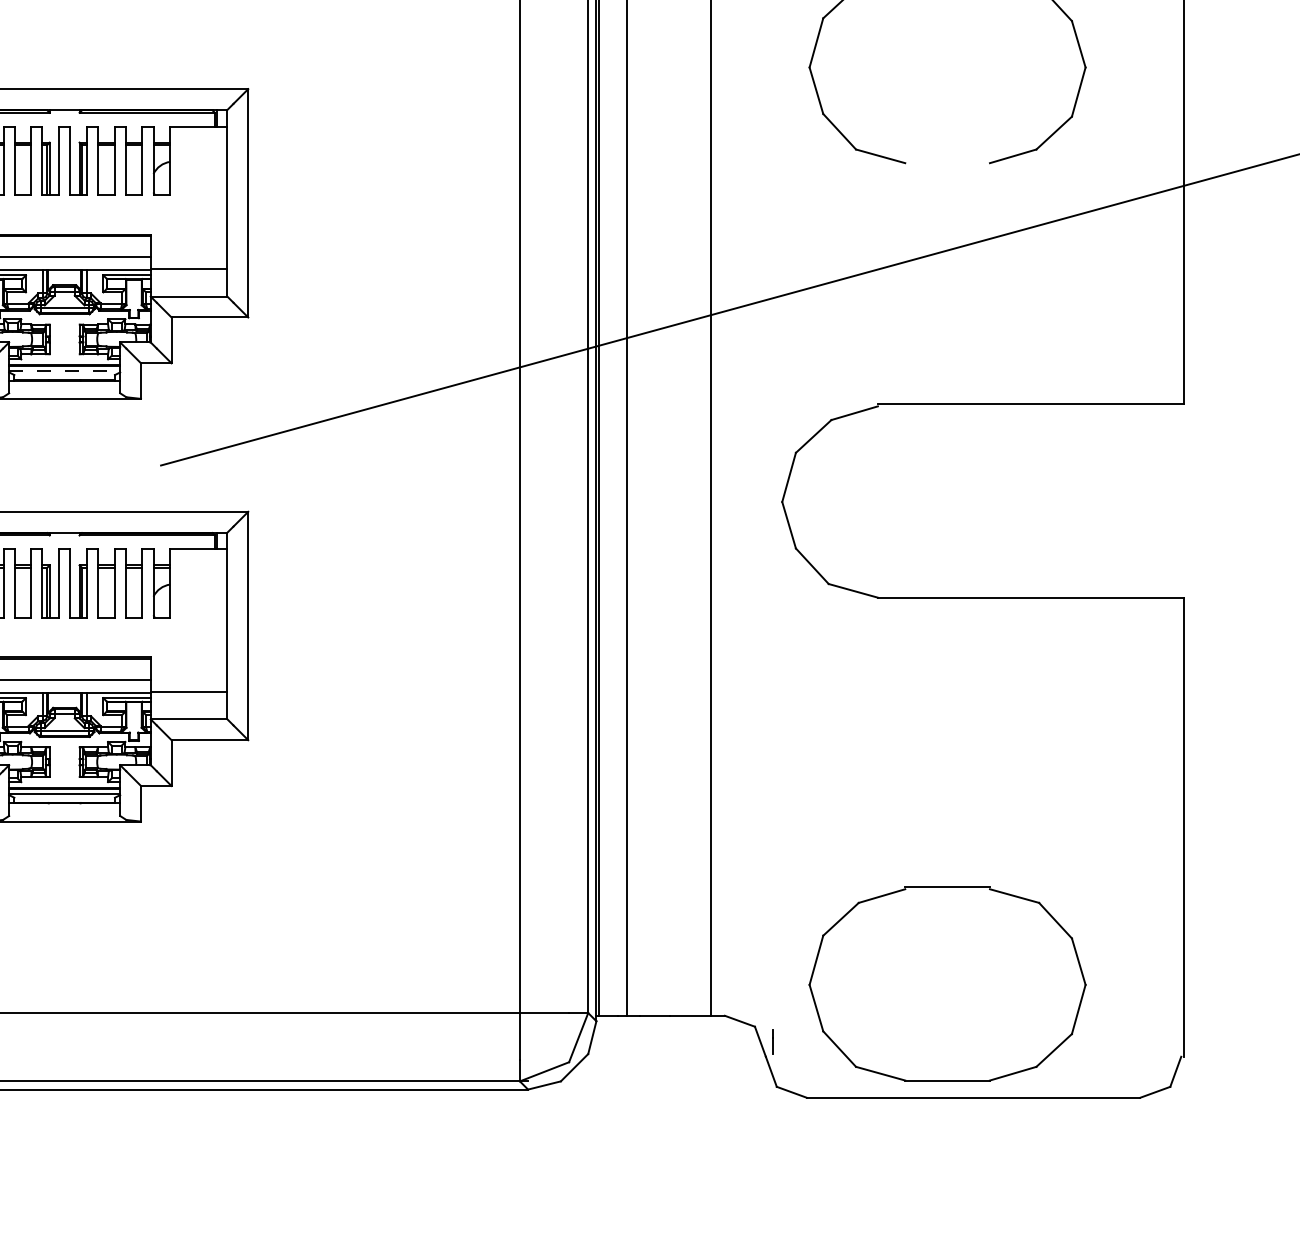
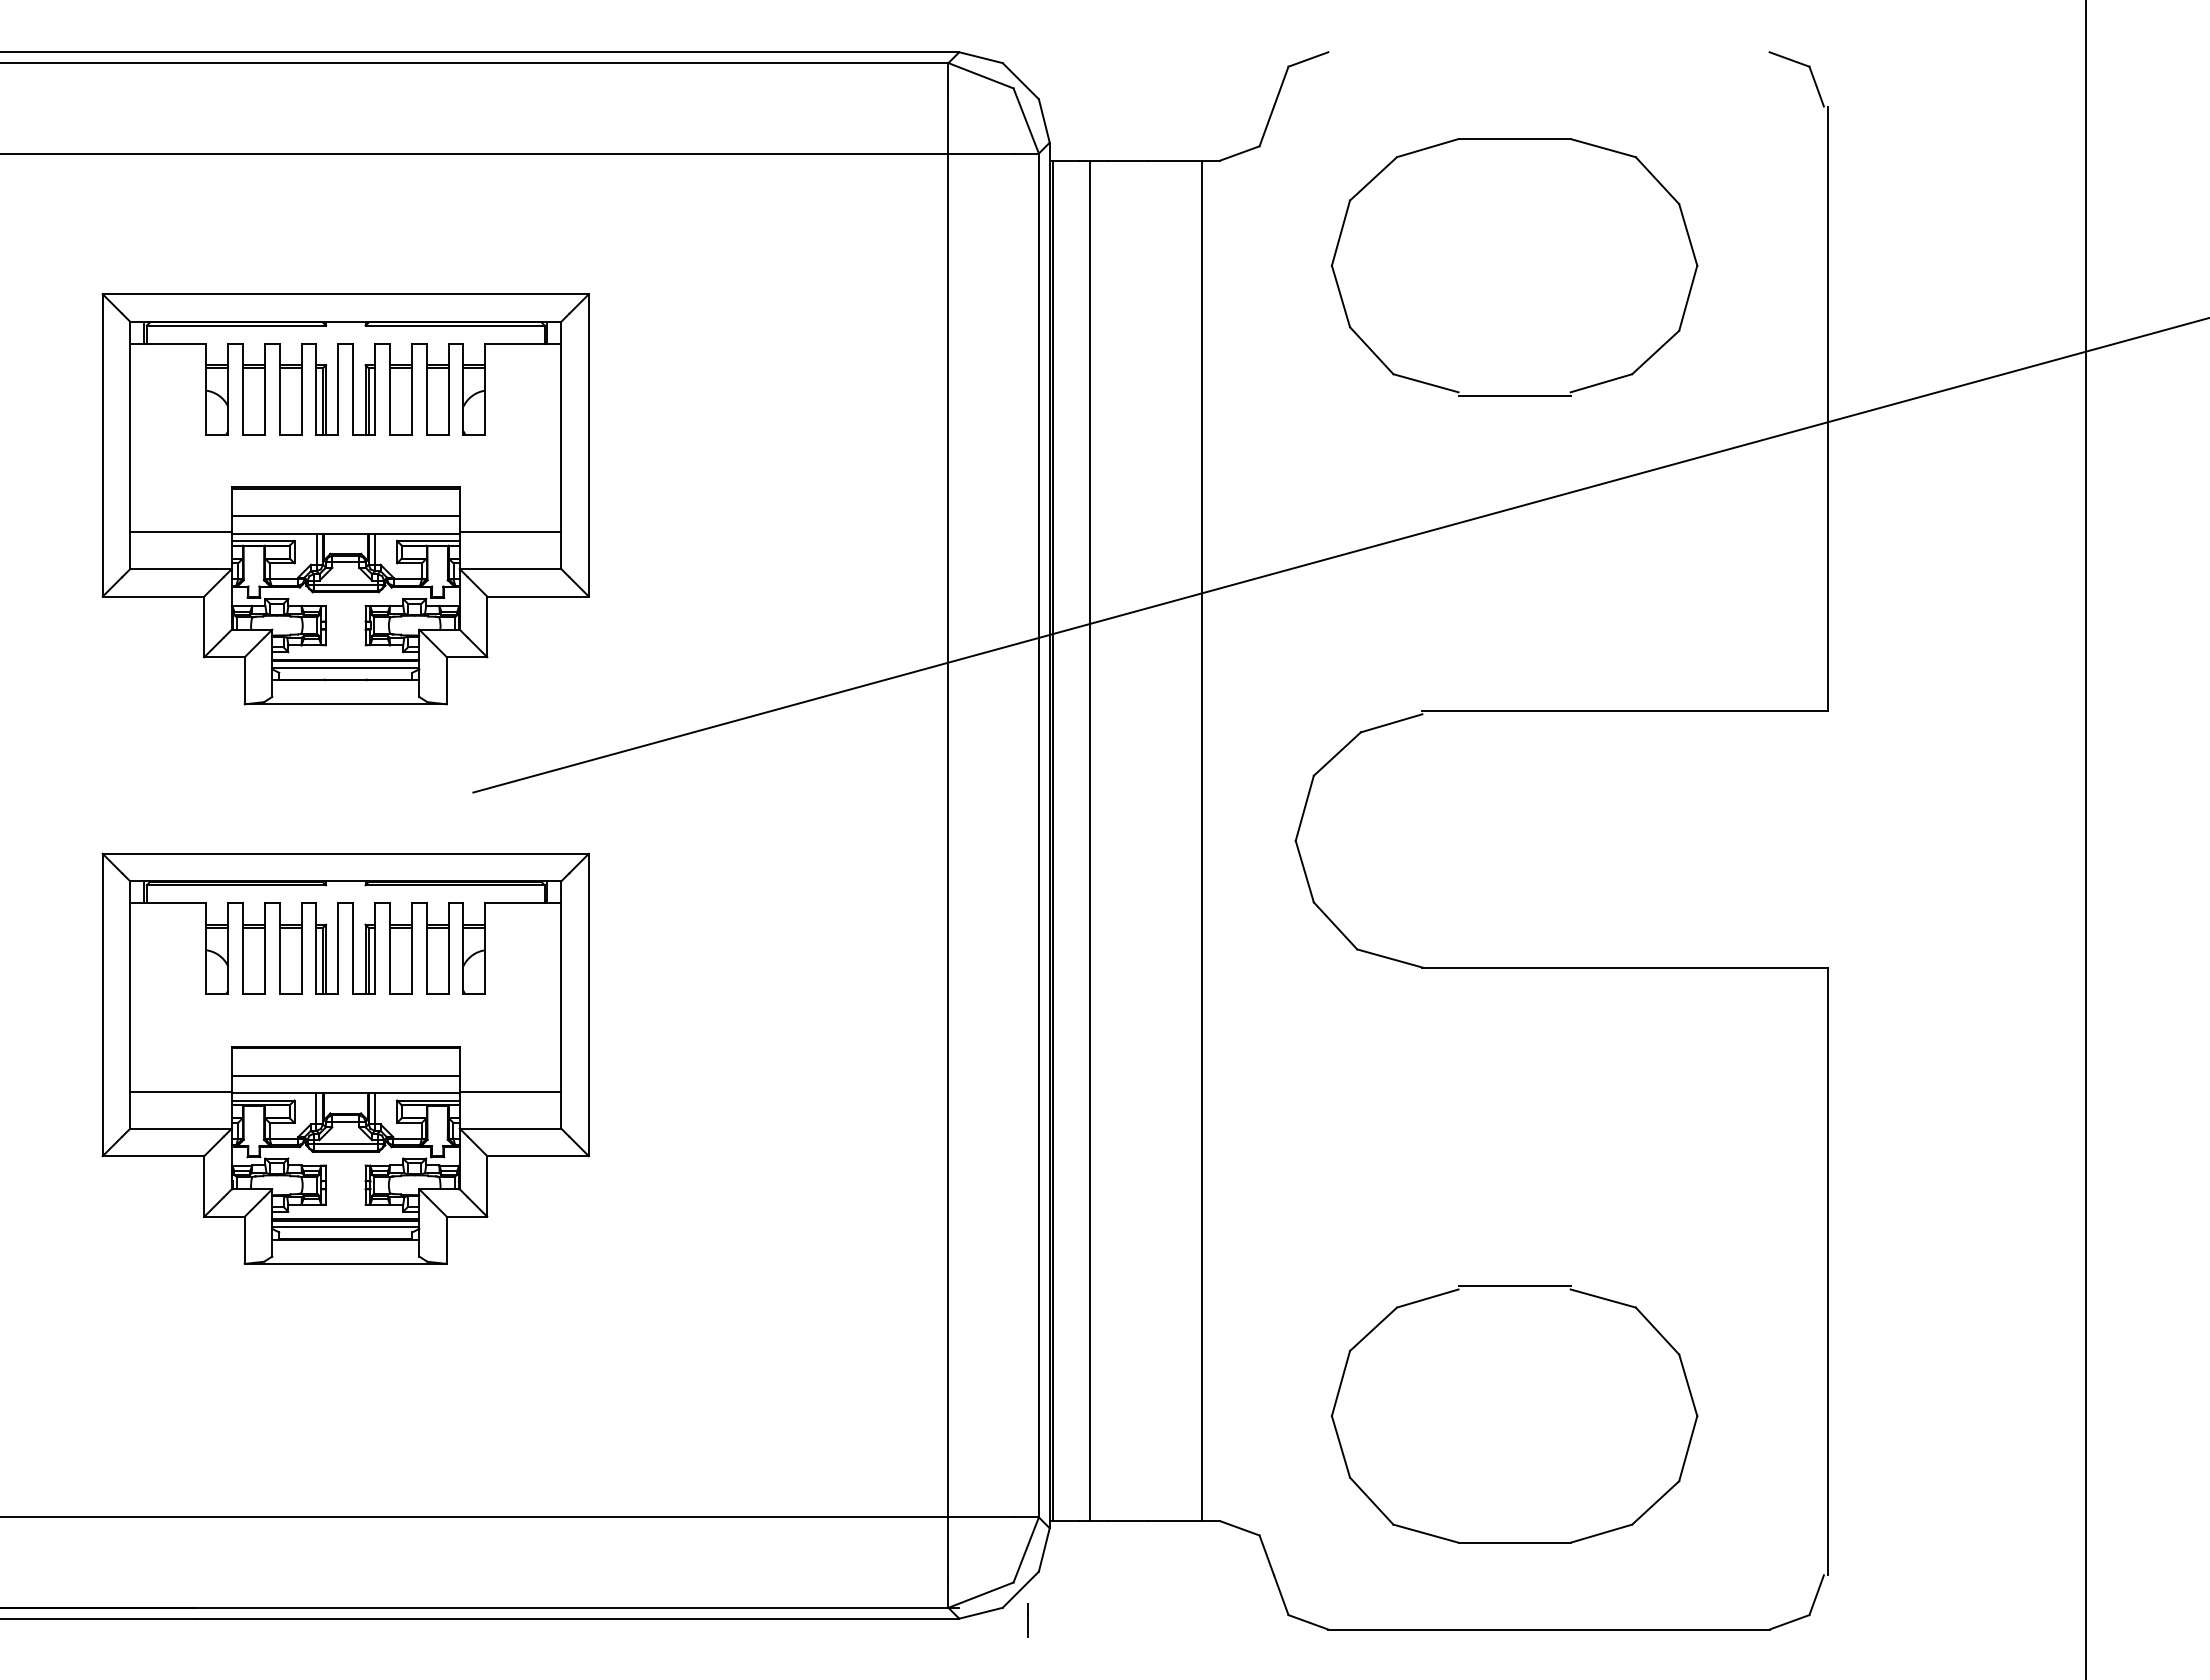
line: (947, 165) -> (1514, 395), added
line: (64, 371) -> (345, 667), dashed -> solid
part: (947, 886) -> (1514, 1286), moved
line: (773, 1041) -> (1027, 1620), moved

